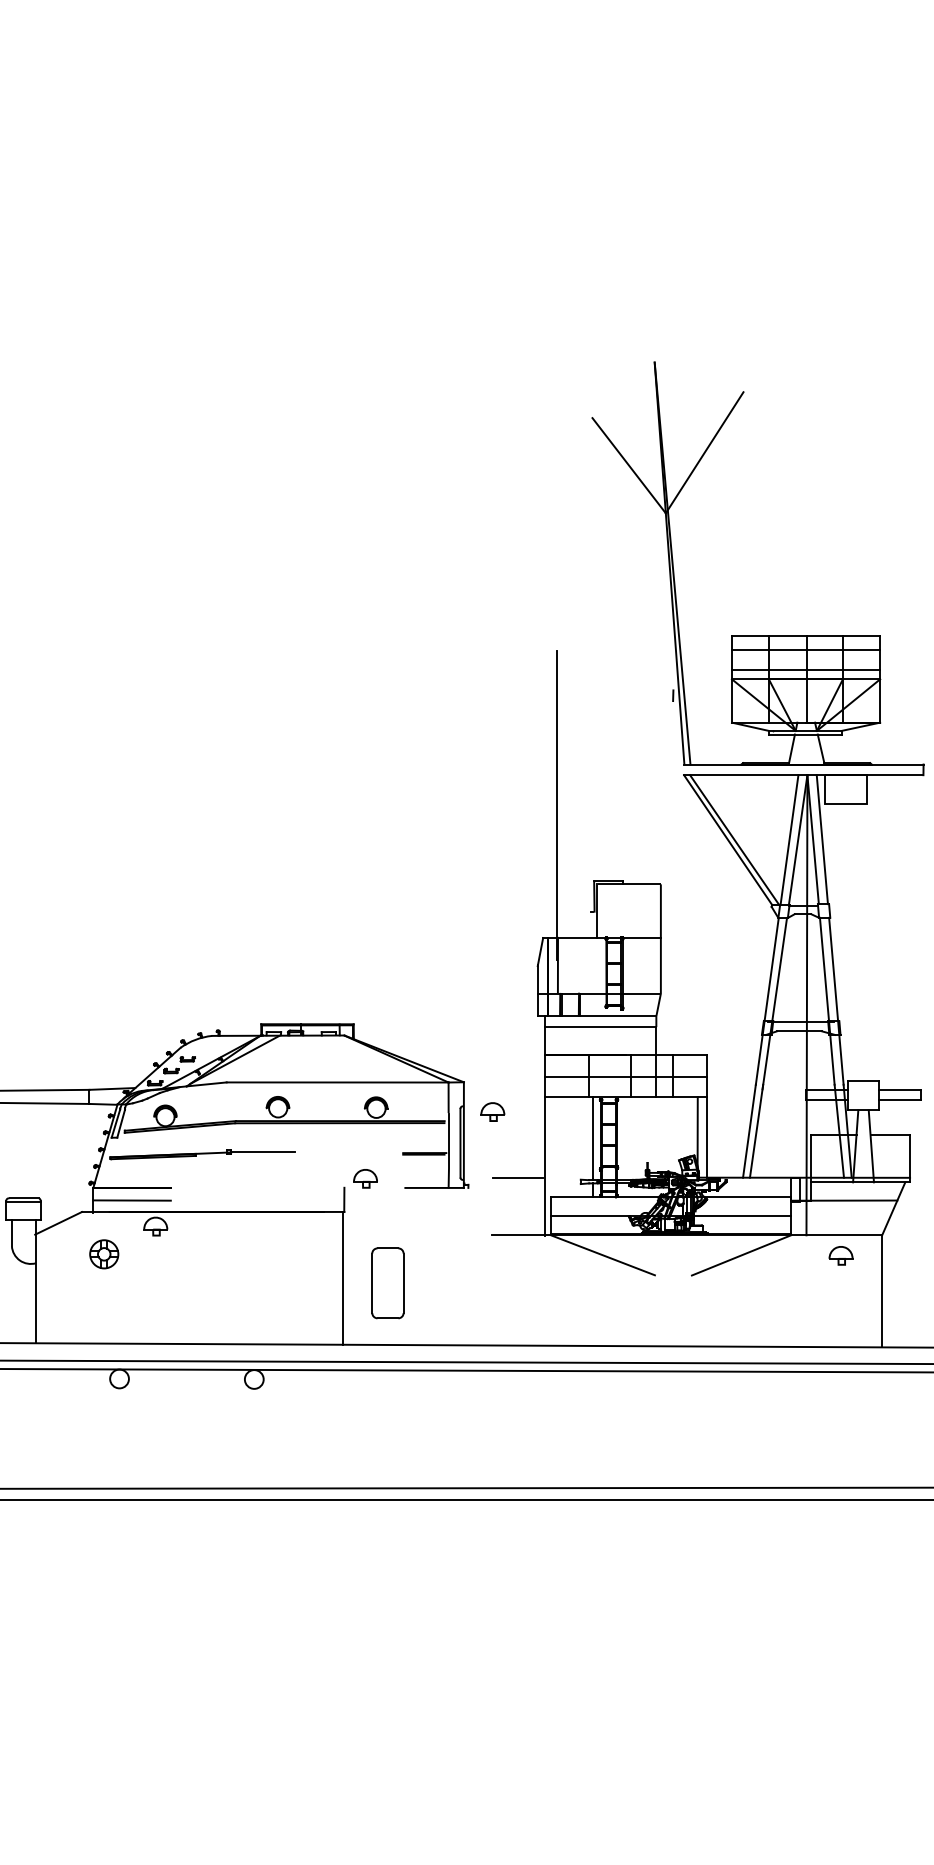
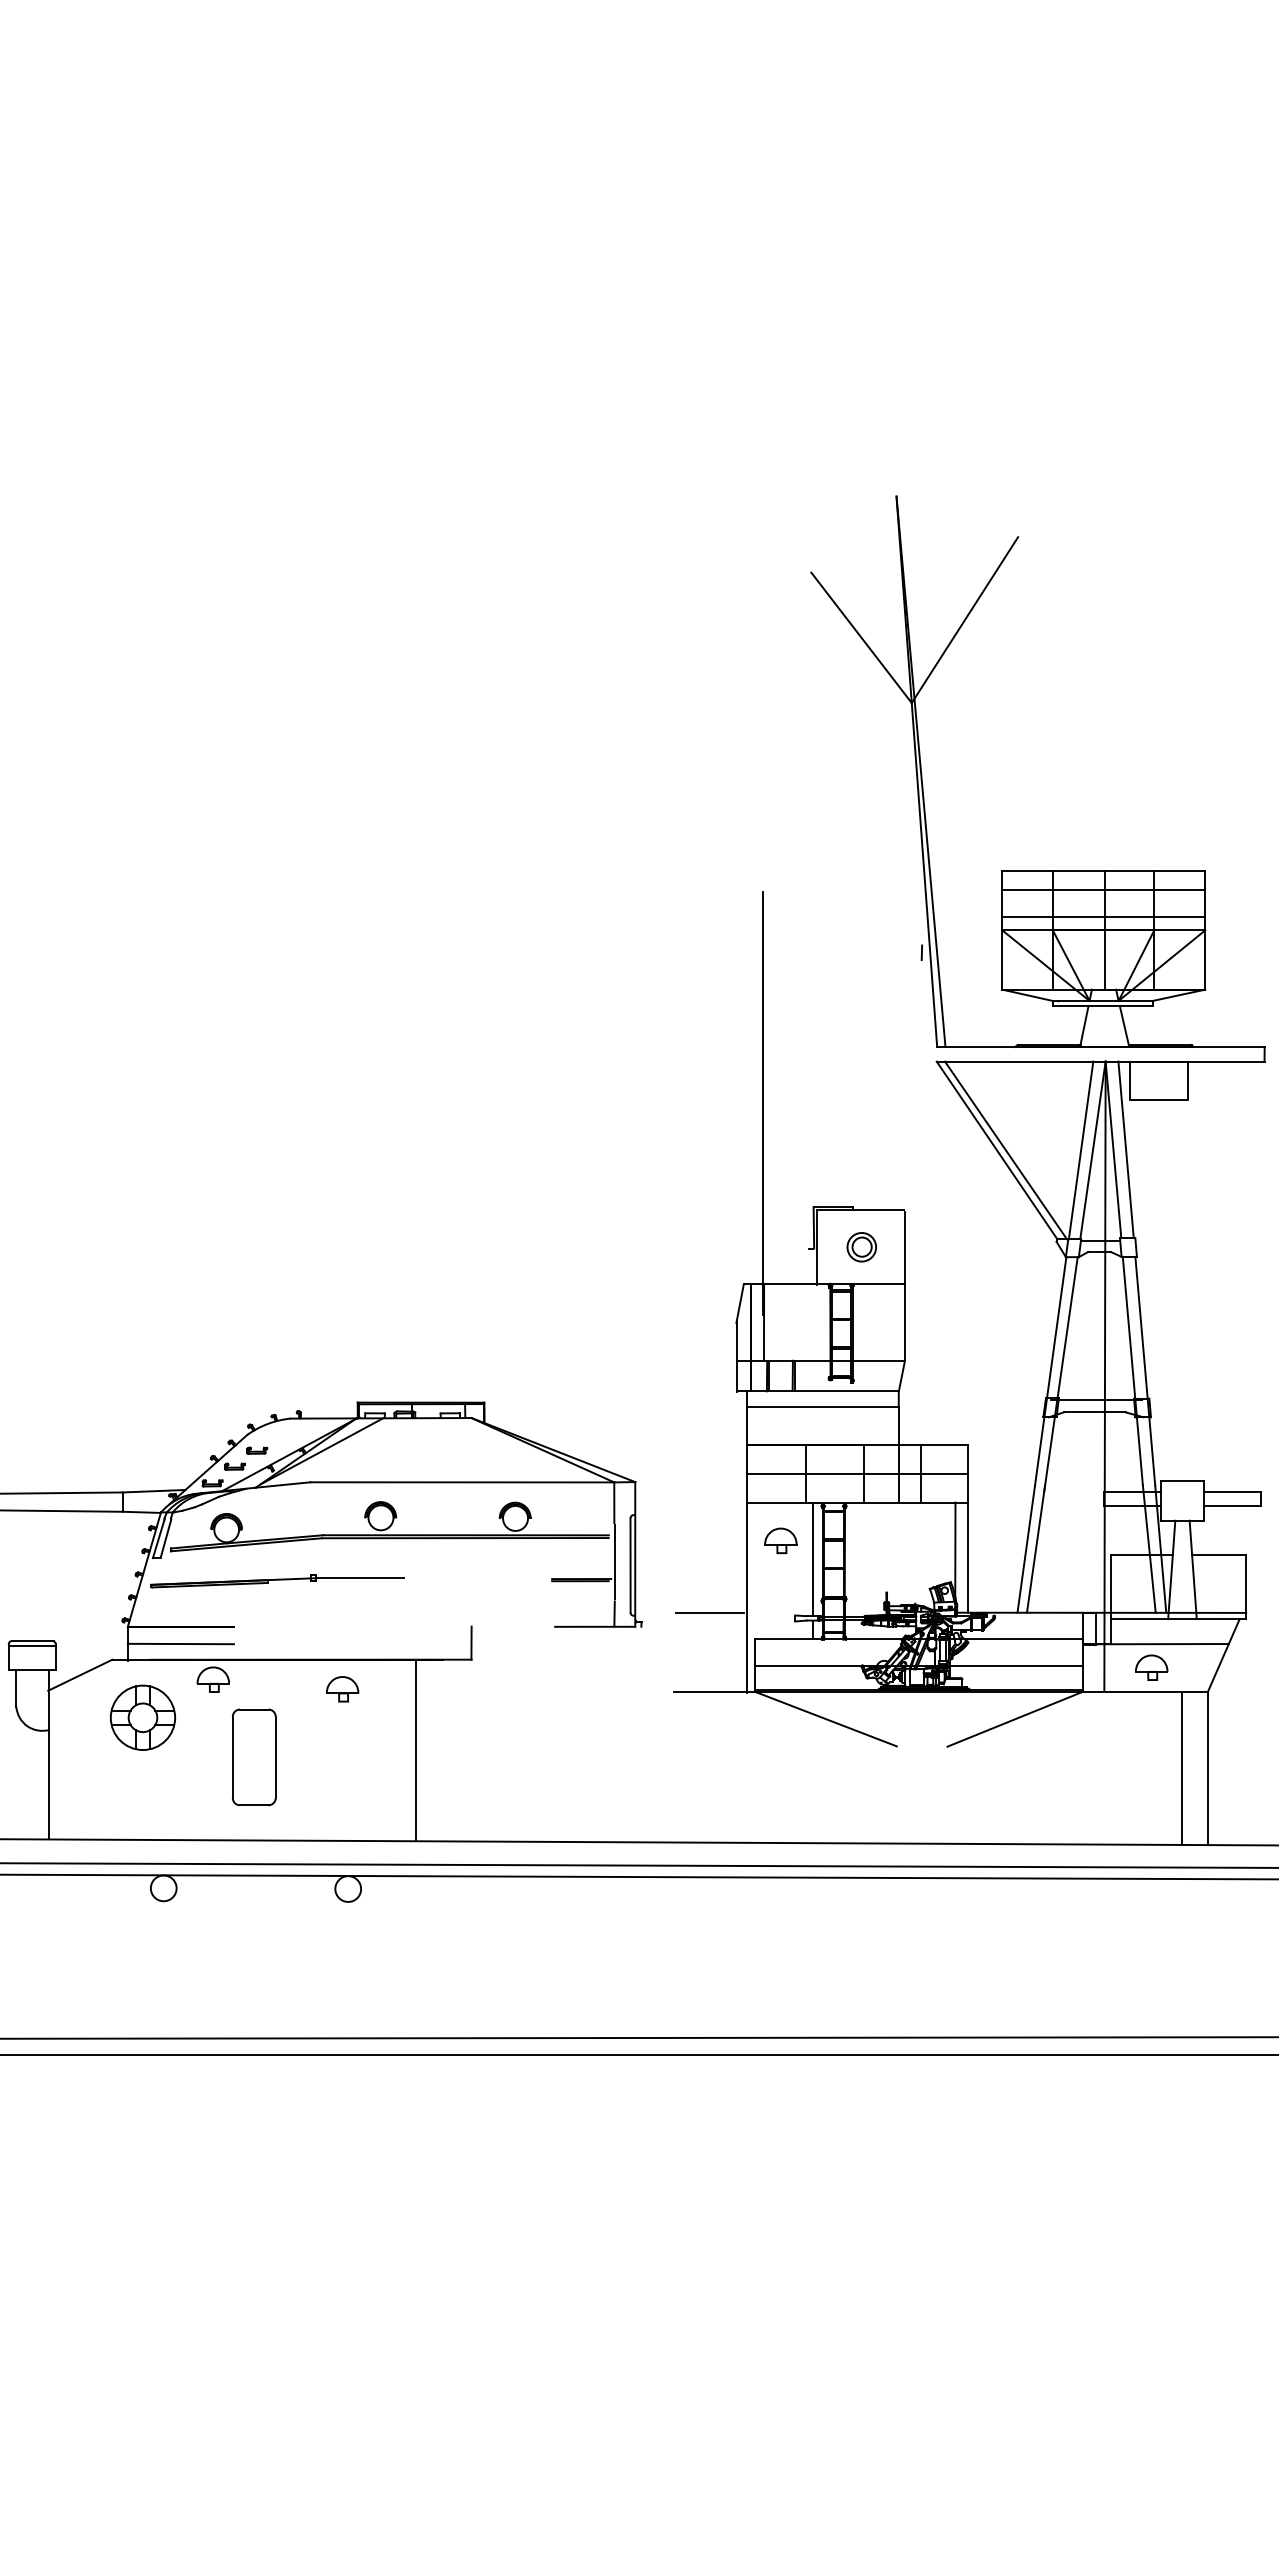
part: (629, 910) -> (861, 1247), added
part: (492, 1111) -> (780, 1540), moved
part: (365, 1178) -> (342, 1689), moved
part: (104, 1254) -> (142, 1717), size x1.67
part: (840, 1255) -> (1151, 1667), moved
line: (342, 1278) -> (416, 1750), moved
part: (388, 1283) -> (254, 1757), moved
line: (863, 1290) -> (1182, 1767), added

